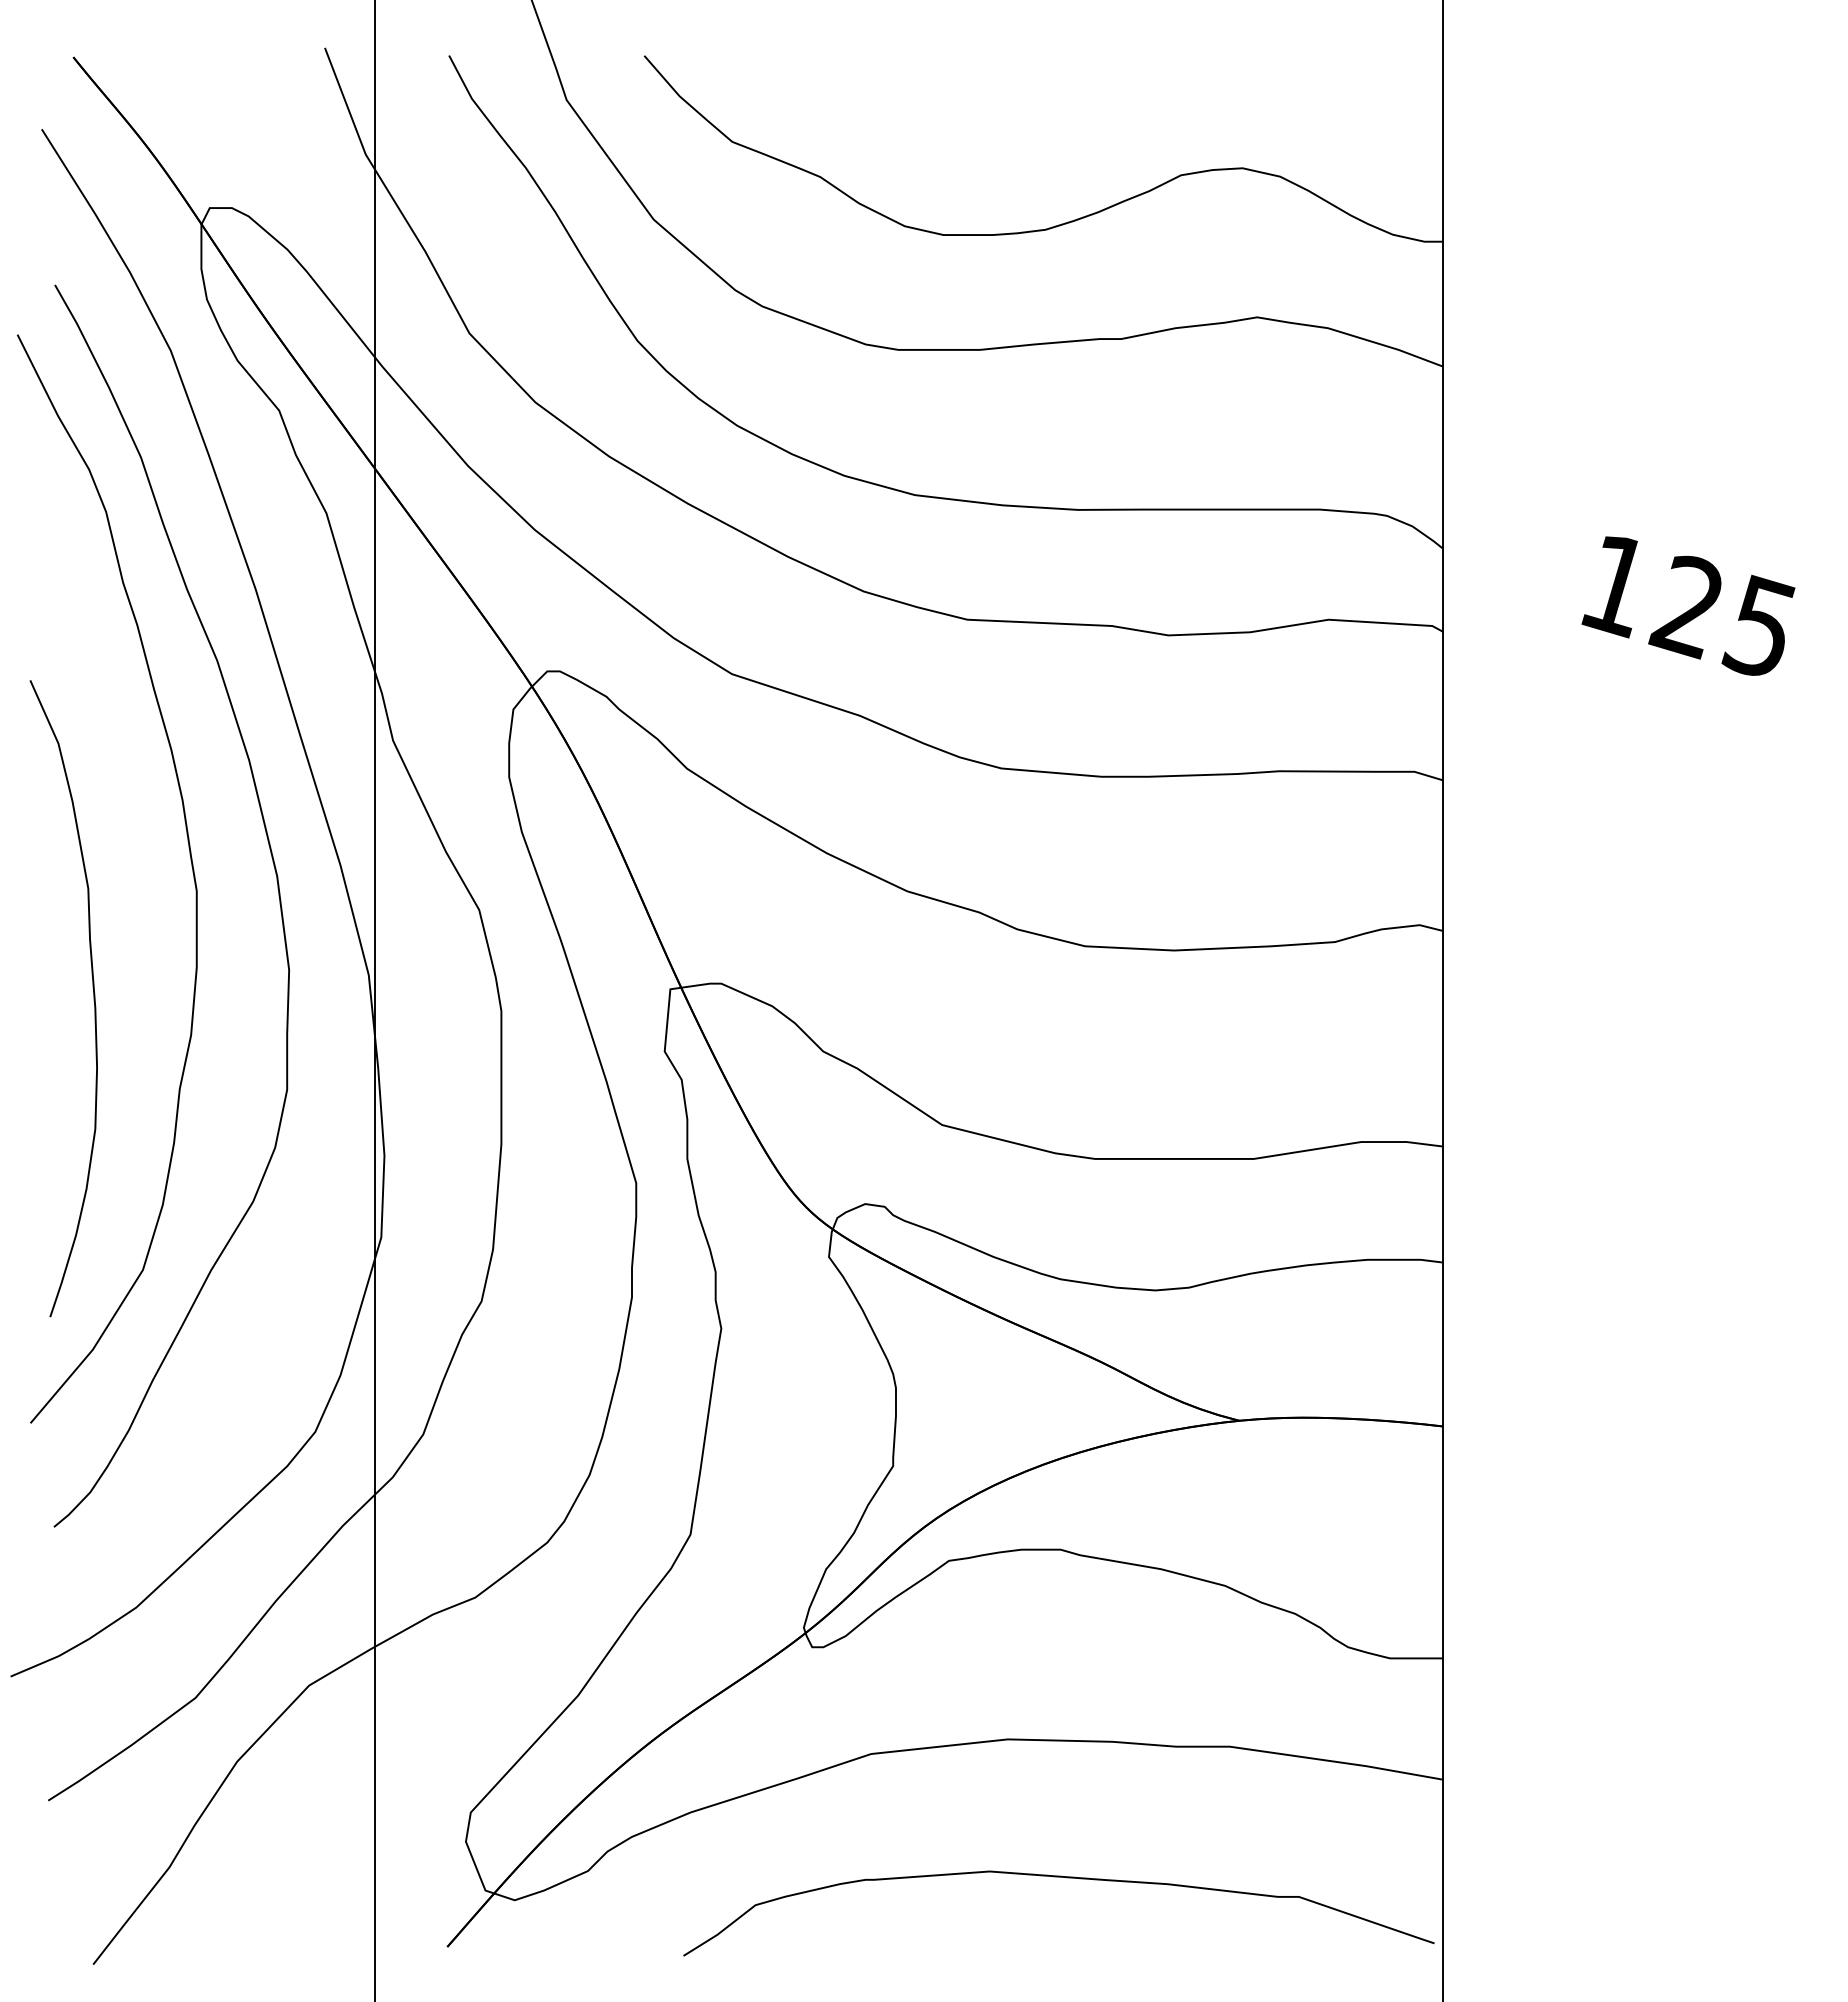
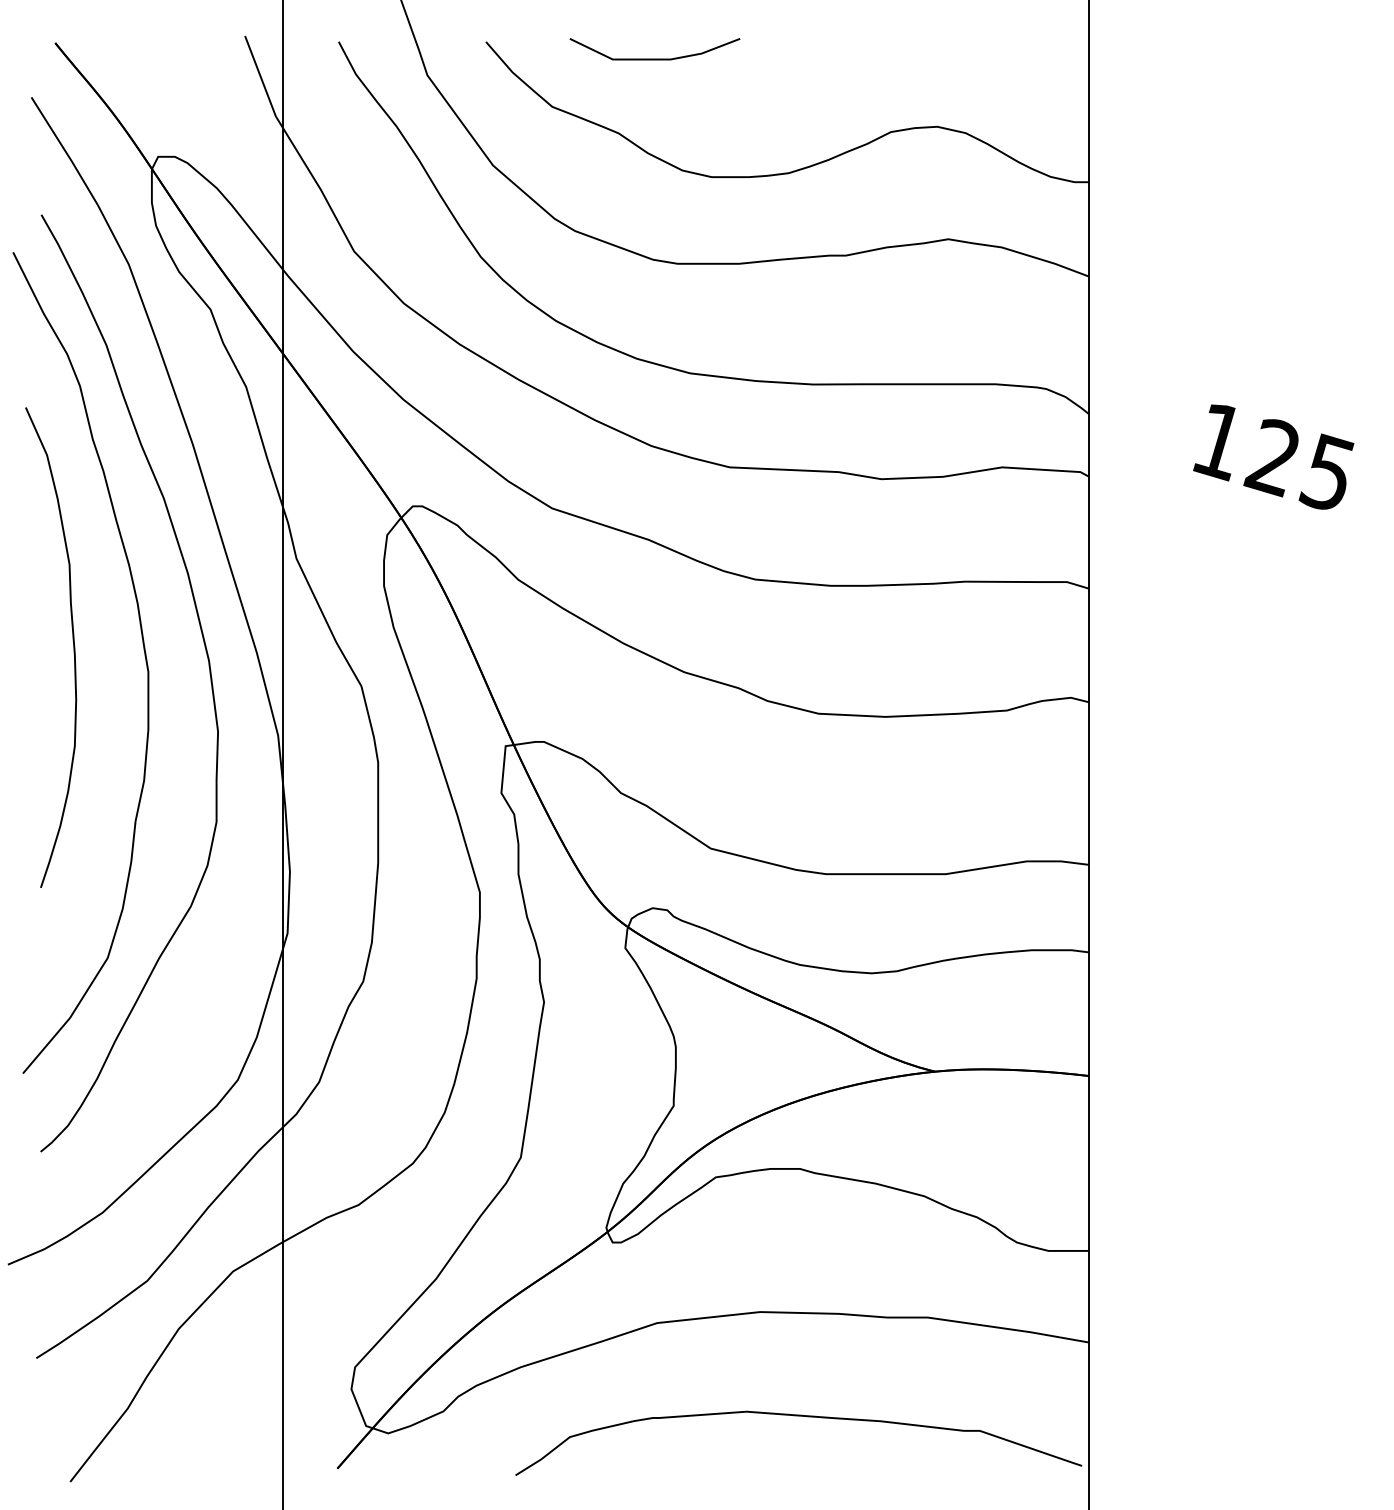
curve: (868, 78) -> (655, 59), added
curve: (93, 998) -> (73, 647), moved

